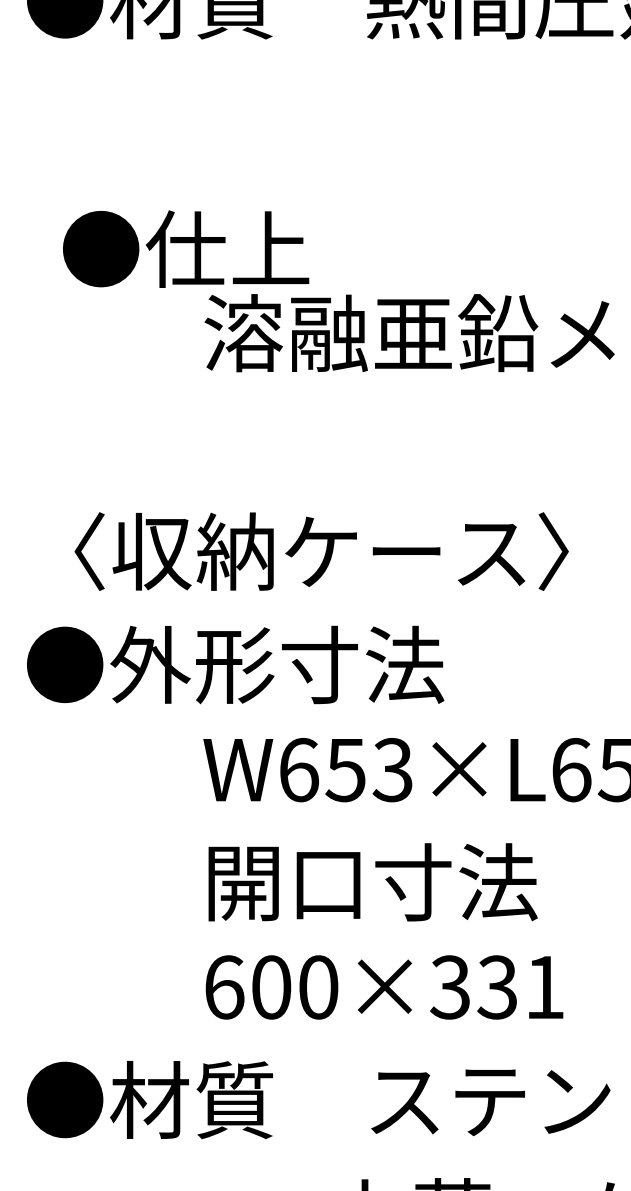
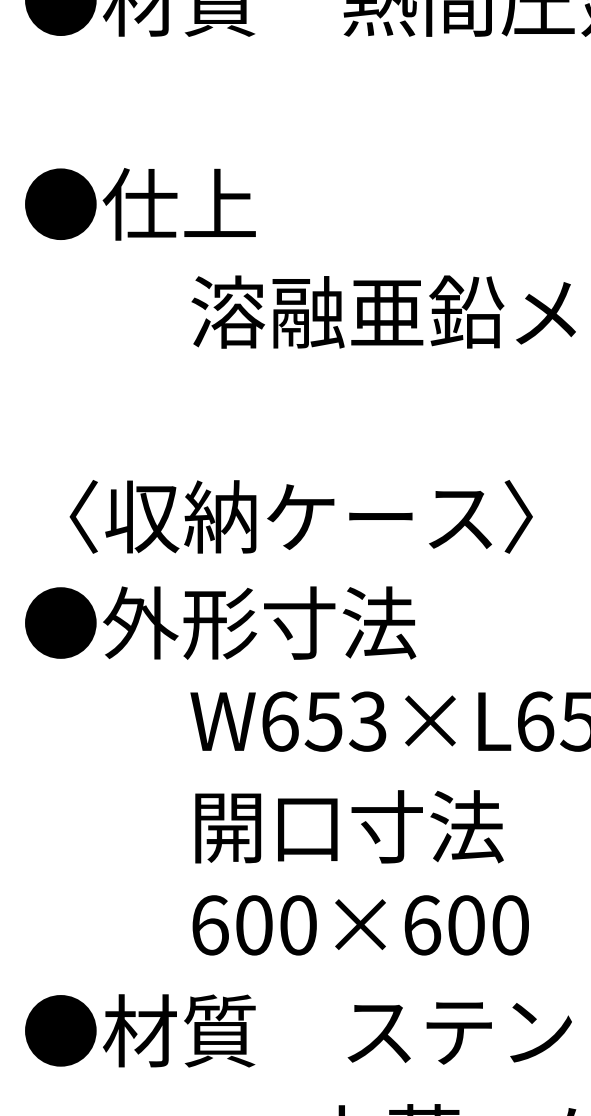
text: (186, 248) -> (140, 203), moved
text: (497, 987) -> (466, 925), 600×331 -> 600×600

